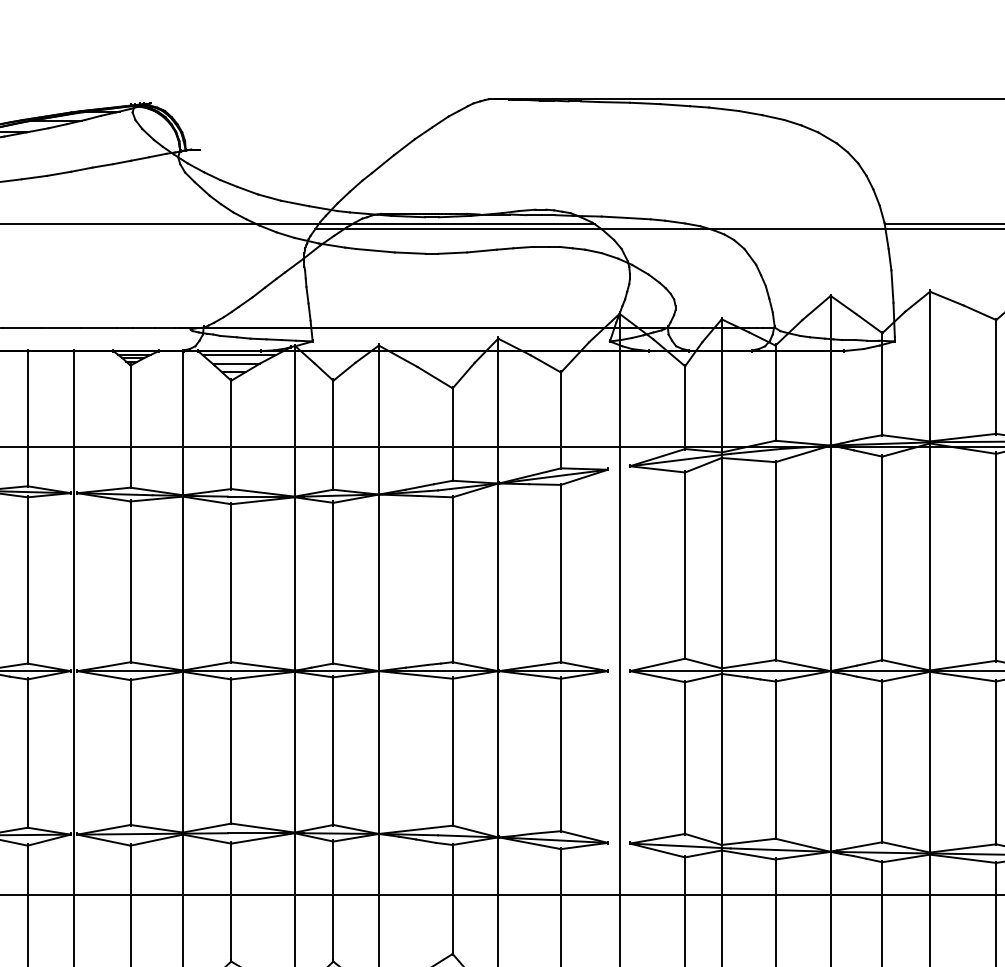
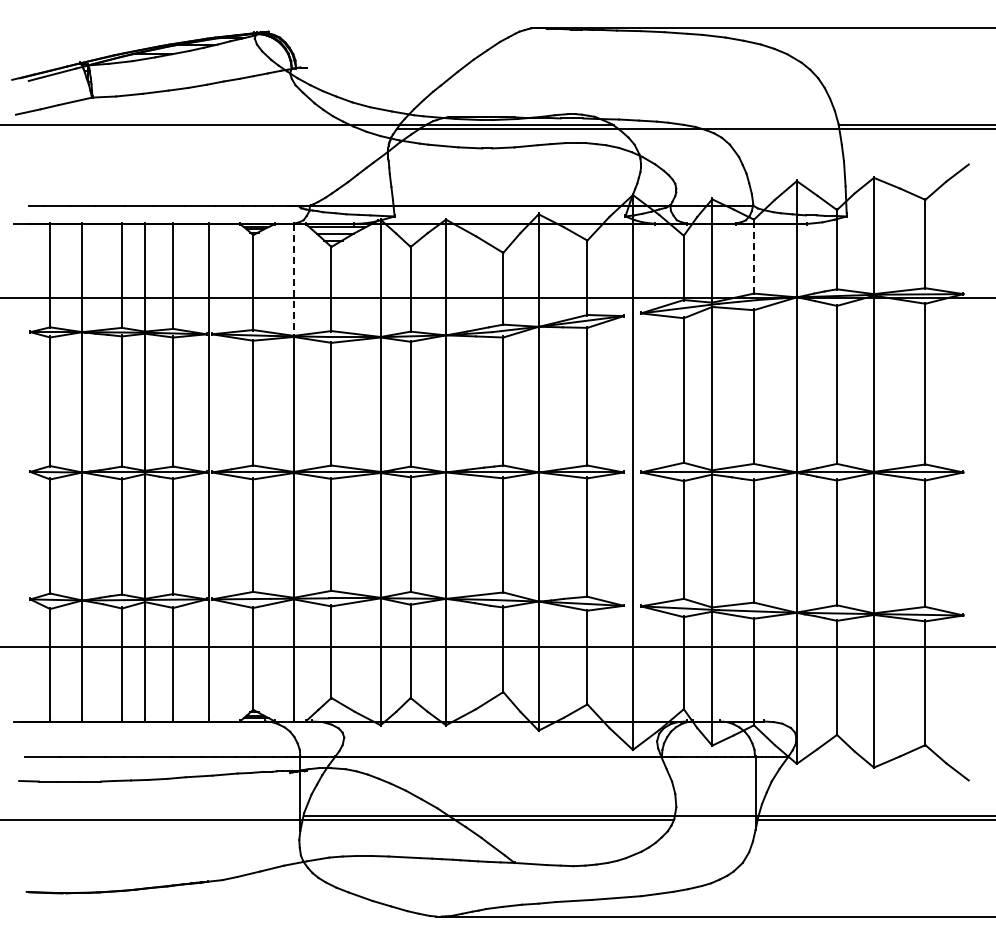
line: (776, 392) -> (754, 256), solid -> dashed
line: (182, 422) -> (293, 279), solid -> dashed

